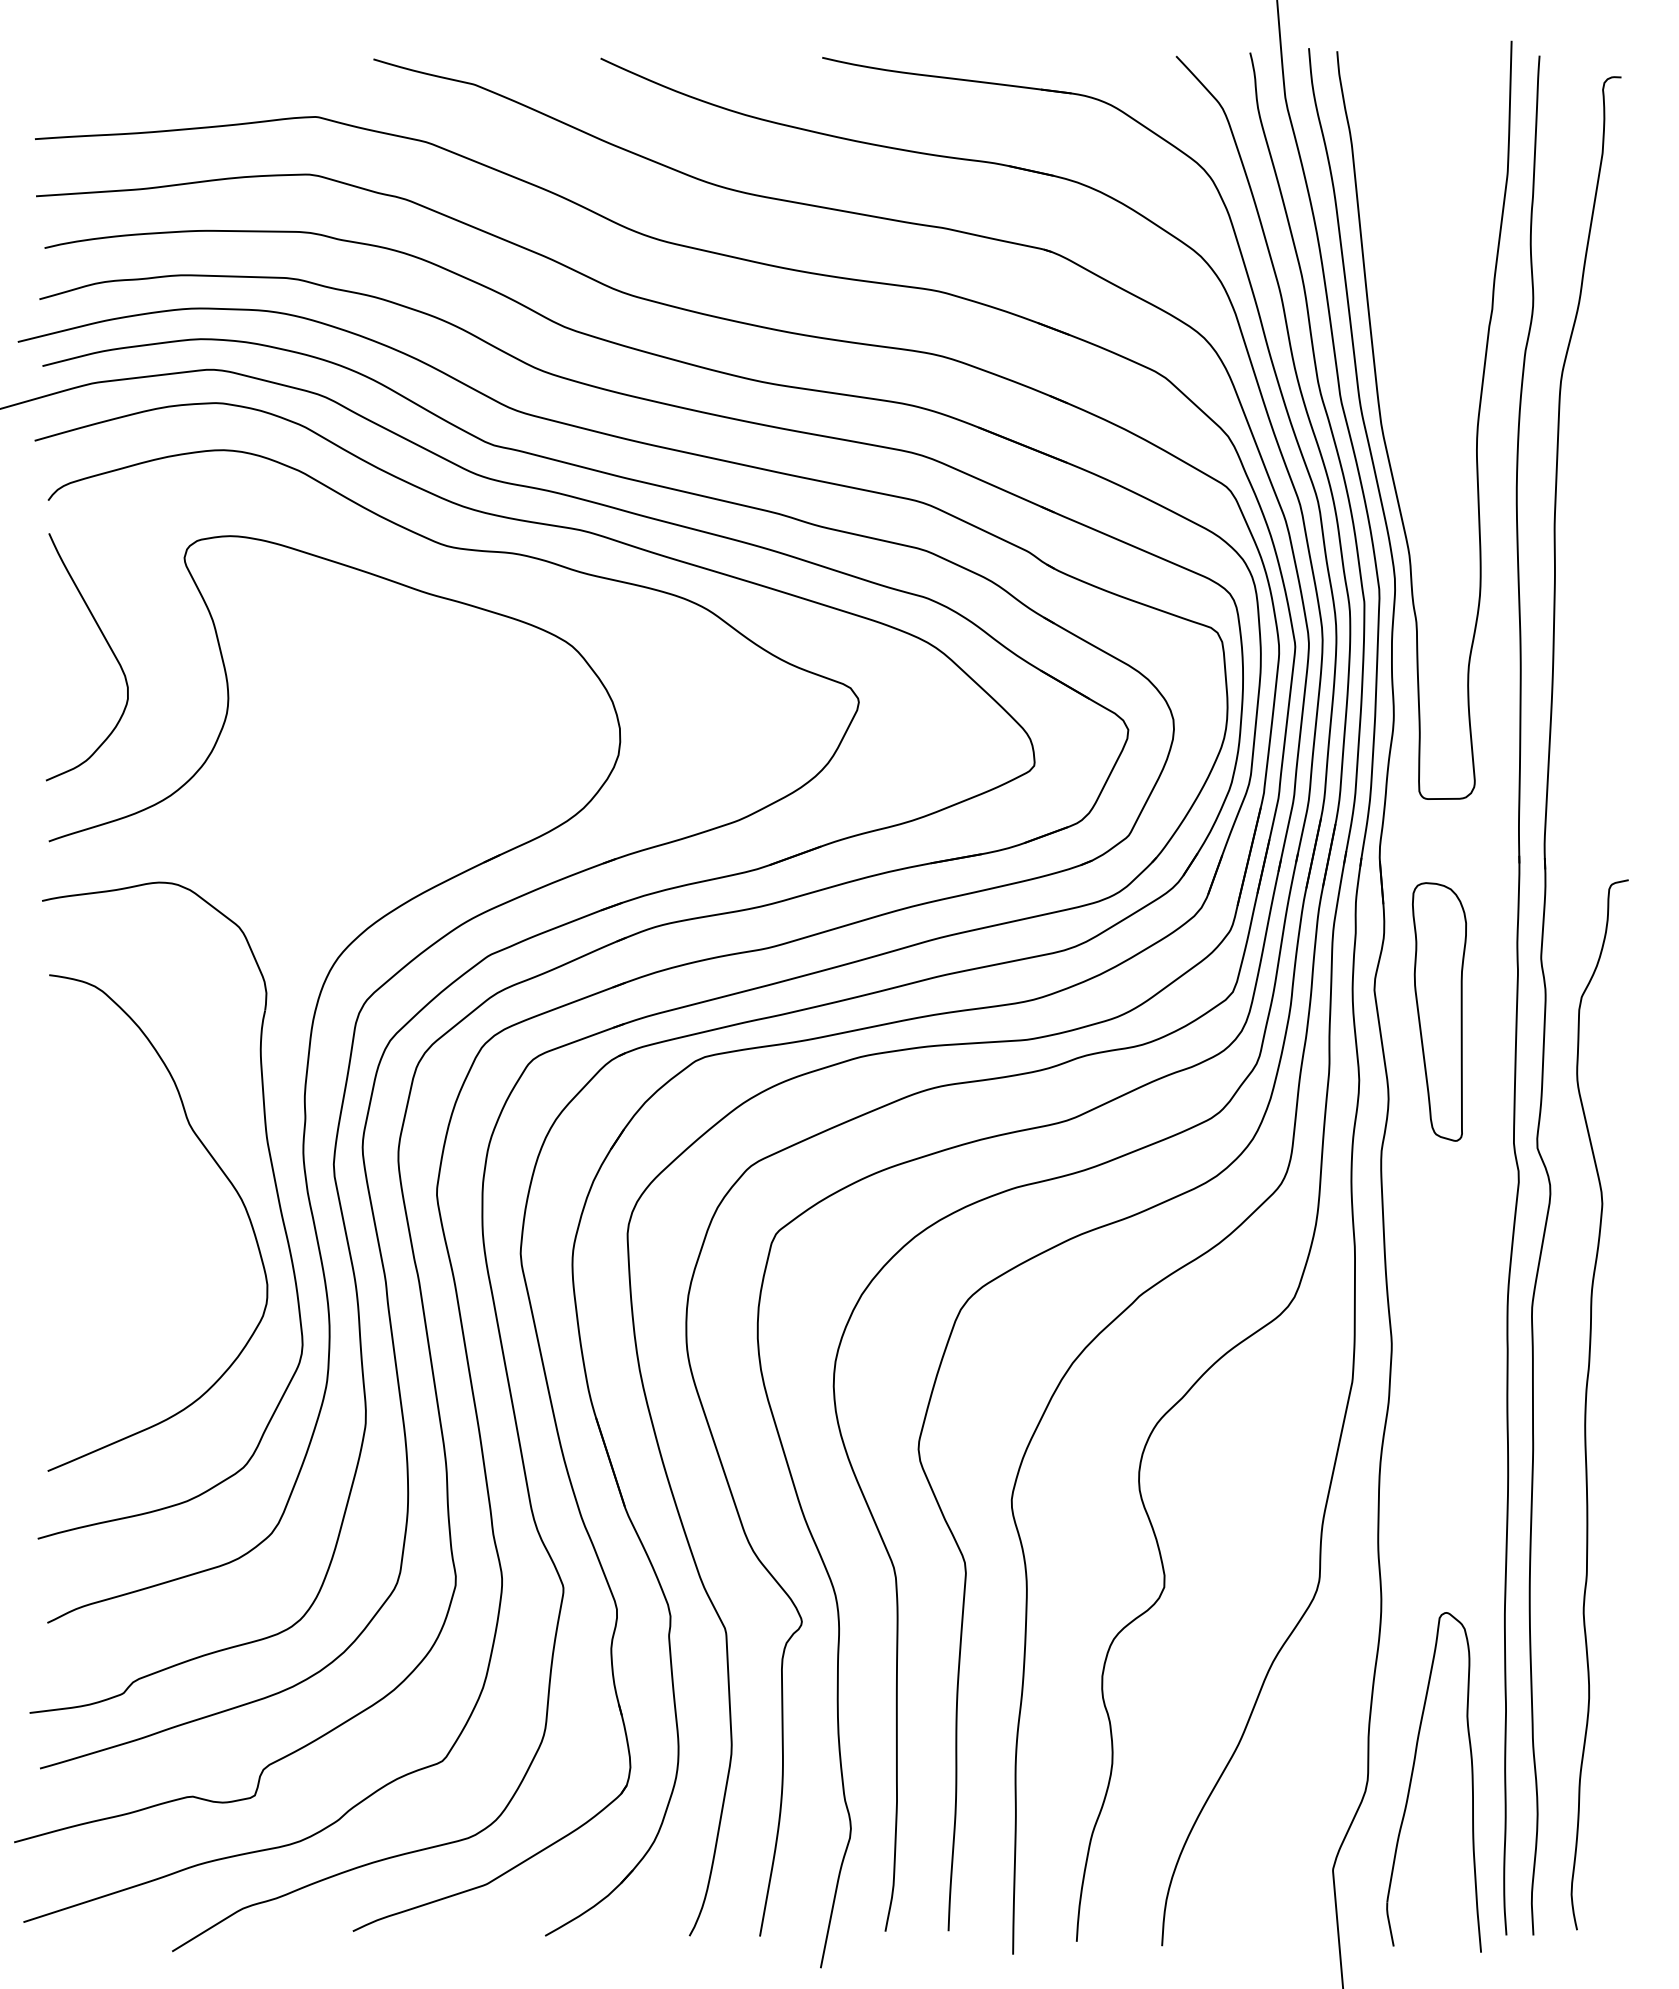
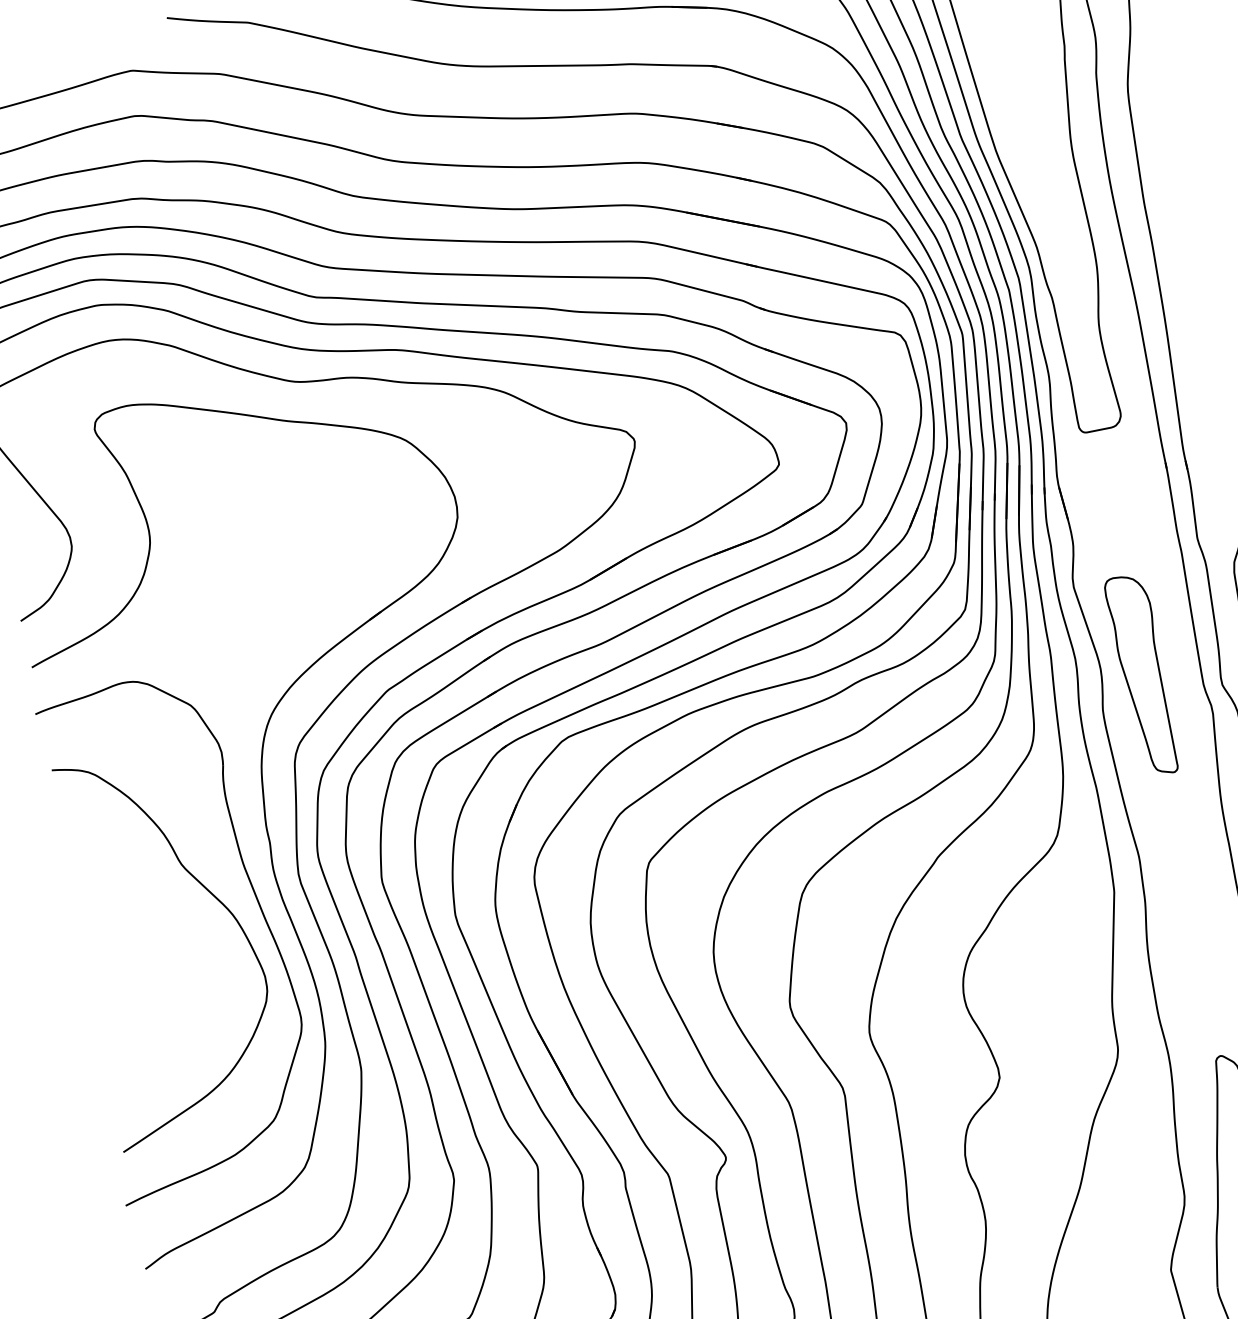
part: (1439, 1011) -> (1142, 675), moved

